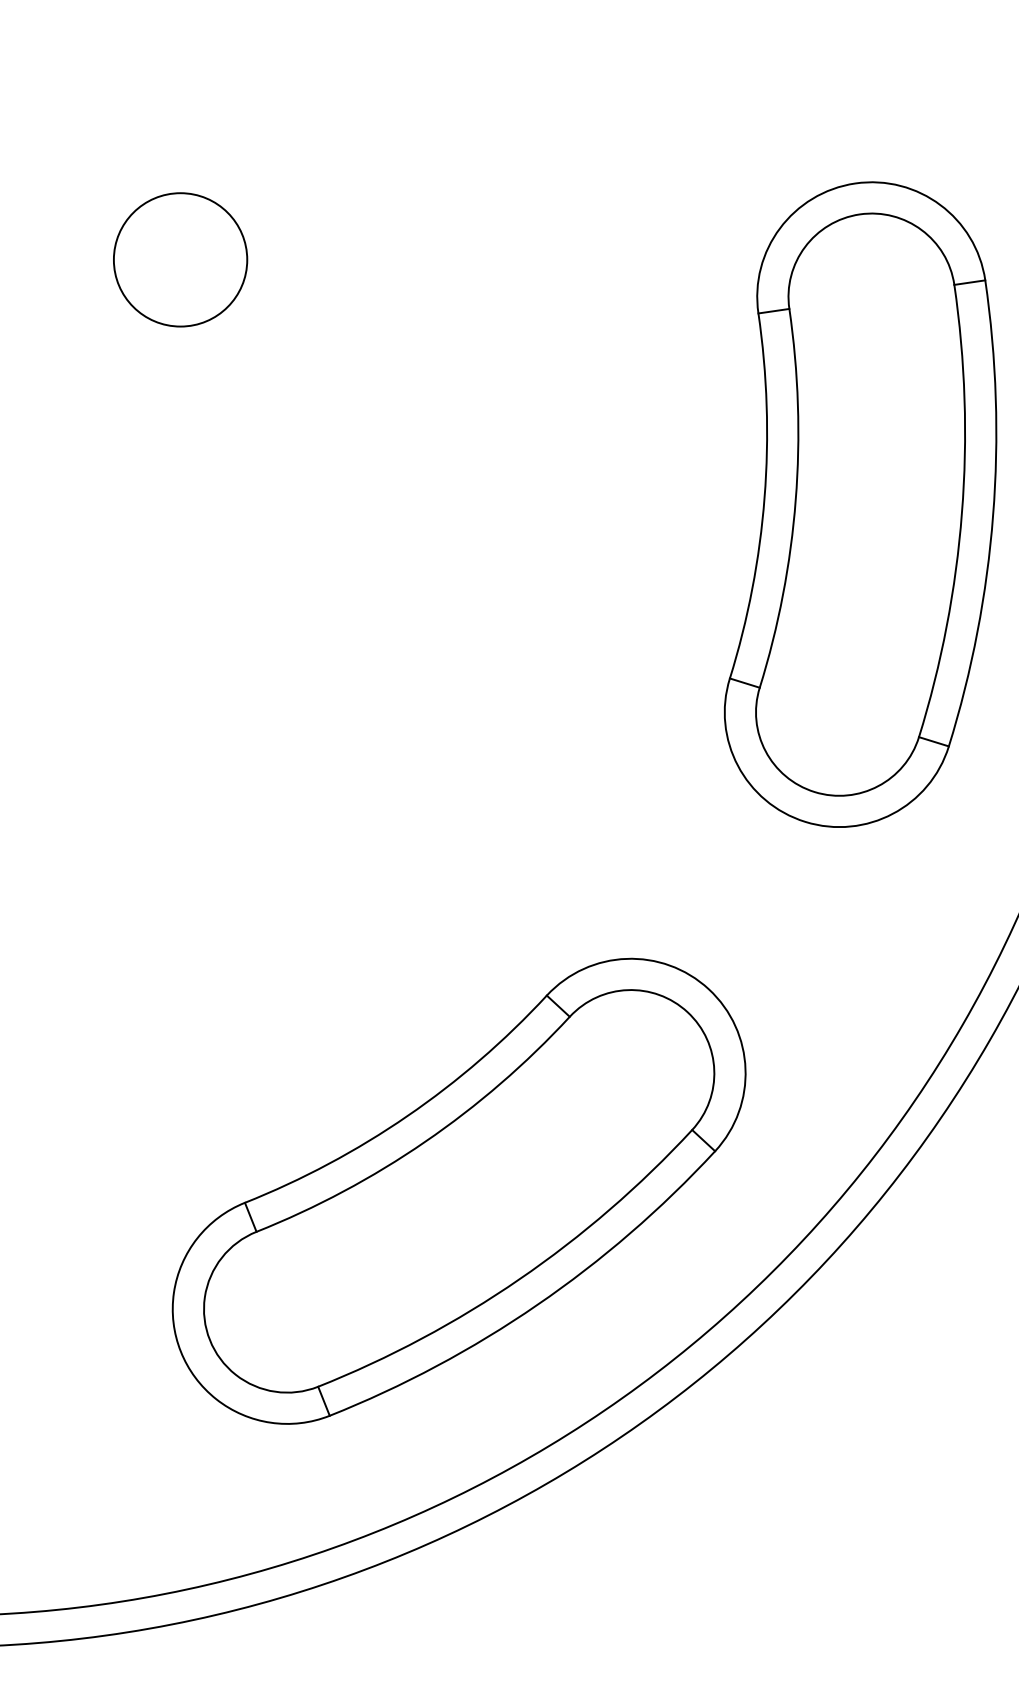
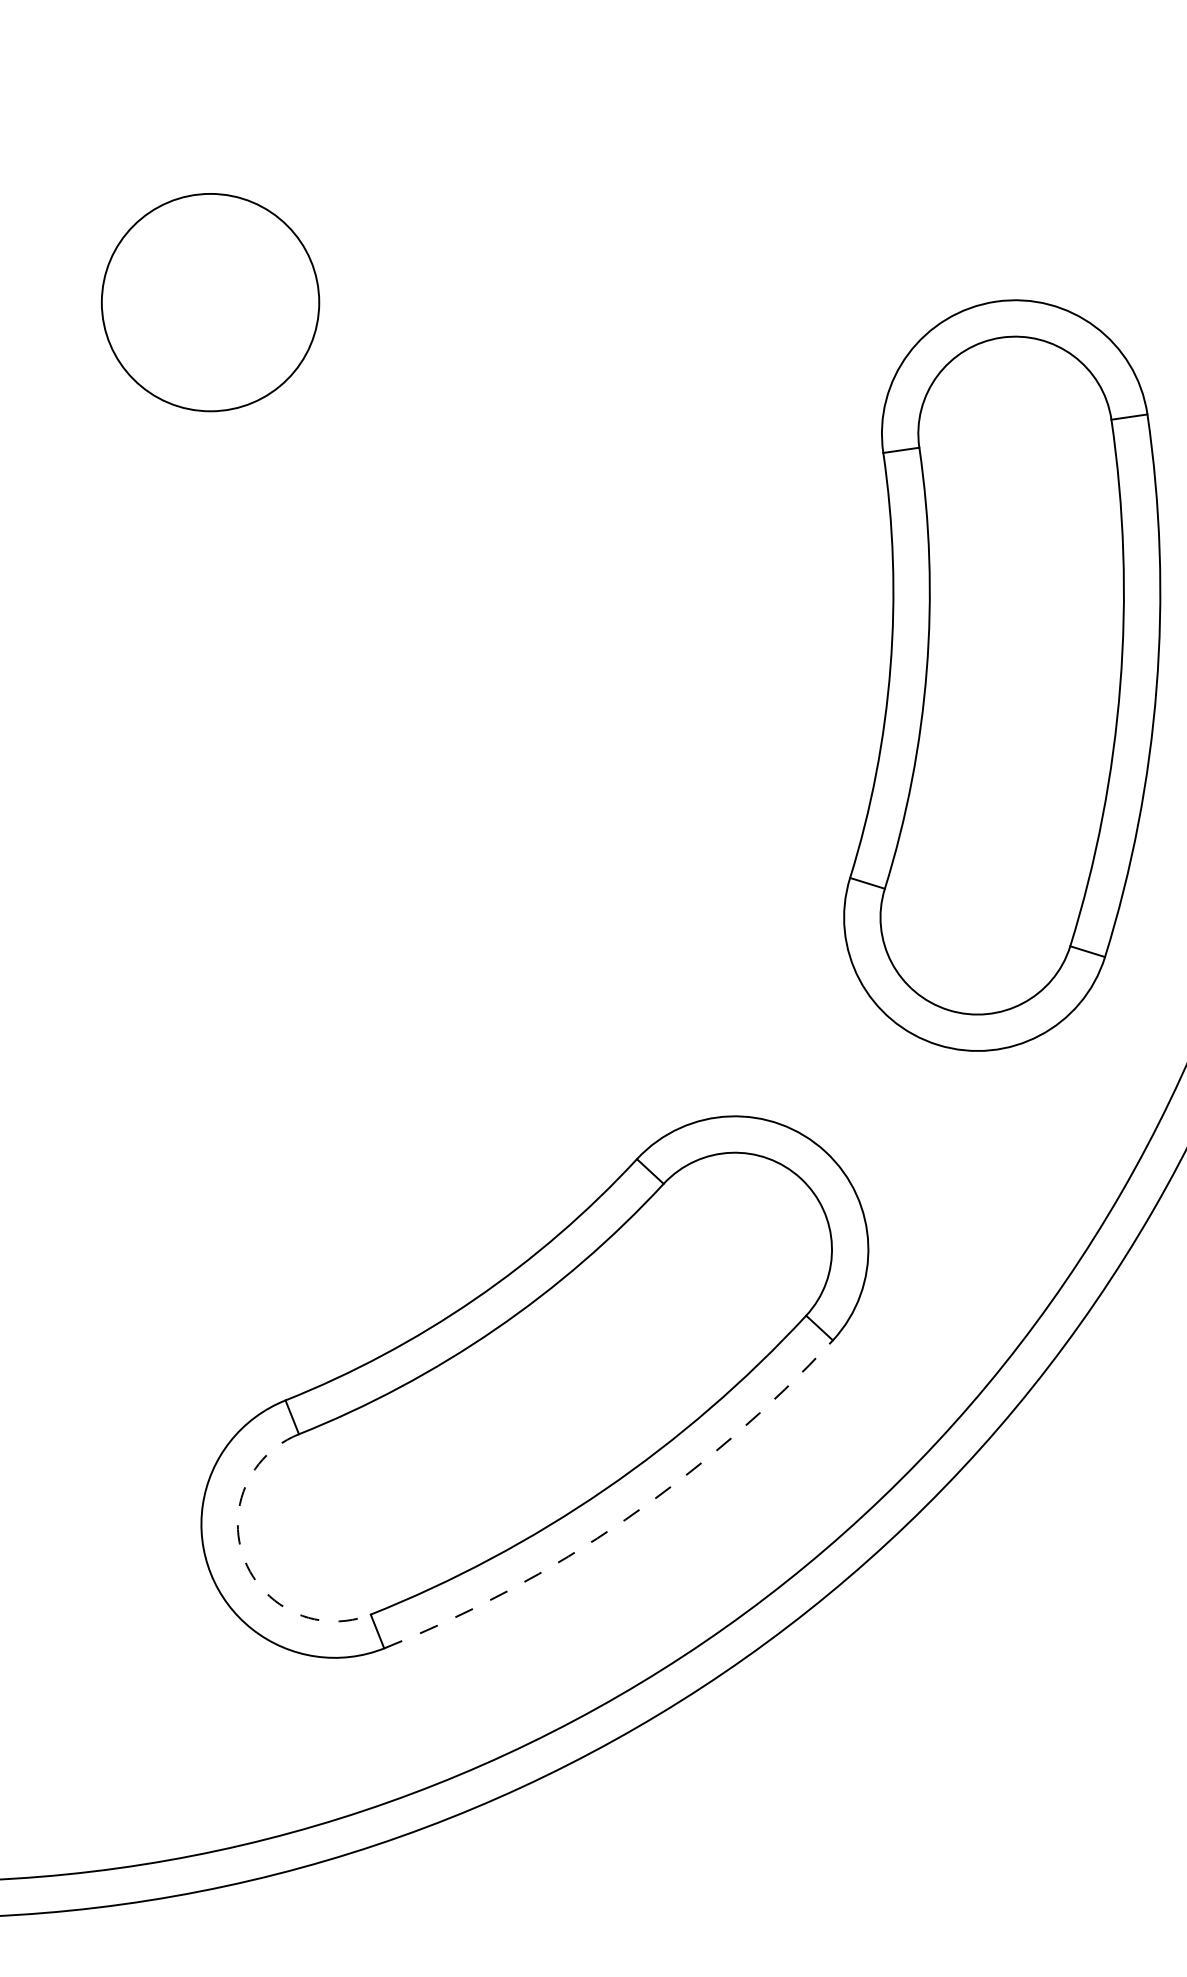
circle: (180, 259) -> (210, 302), size x1.4
part: (860, 504) -> (1002, 675), moved
arc: (536, 1305) -> (625, 1519), solid -> dashed
arc: (209, 1340) -> (244, 1560), solid -> dashed

